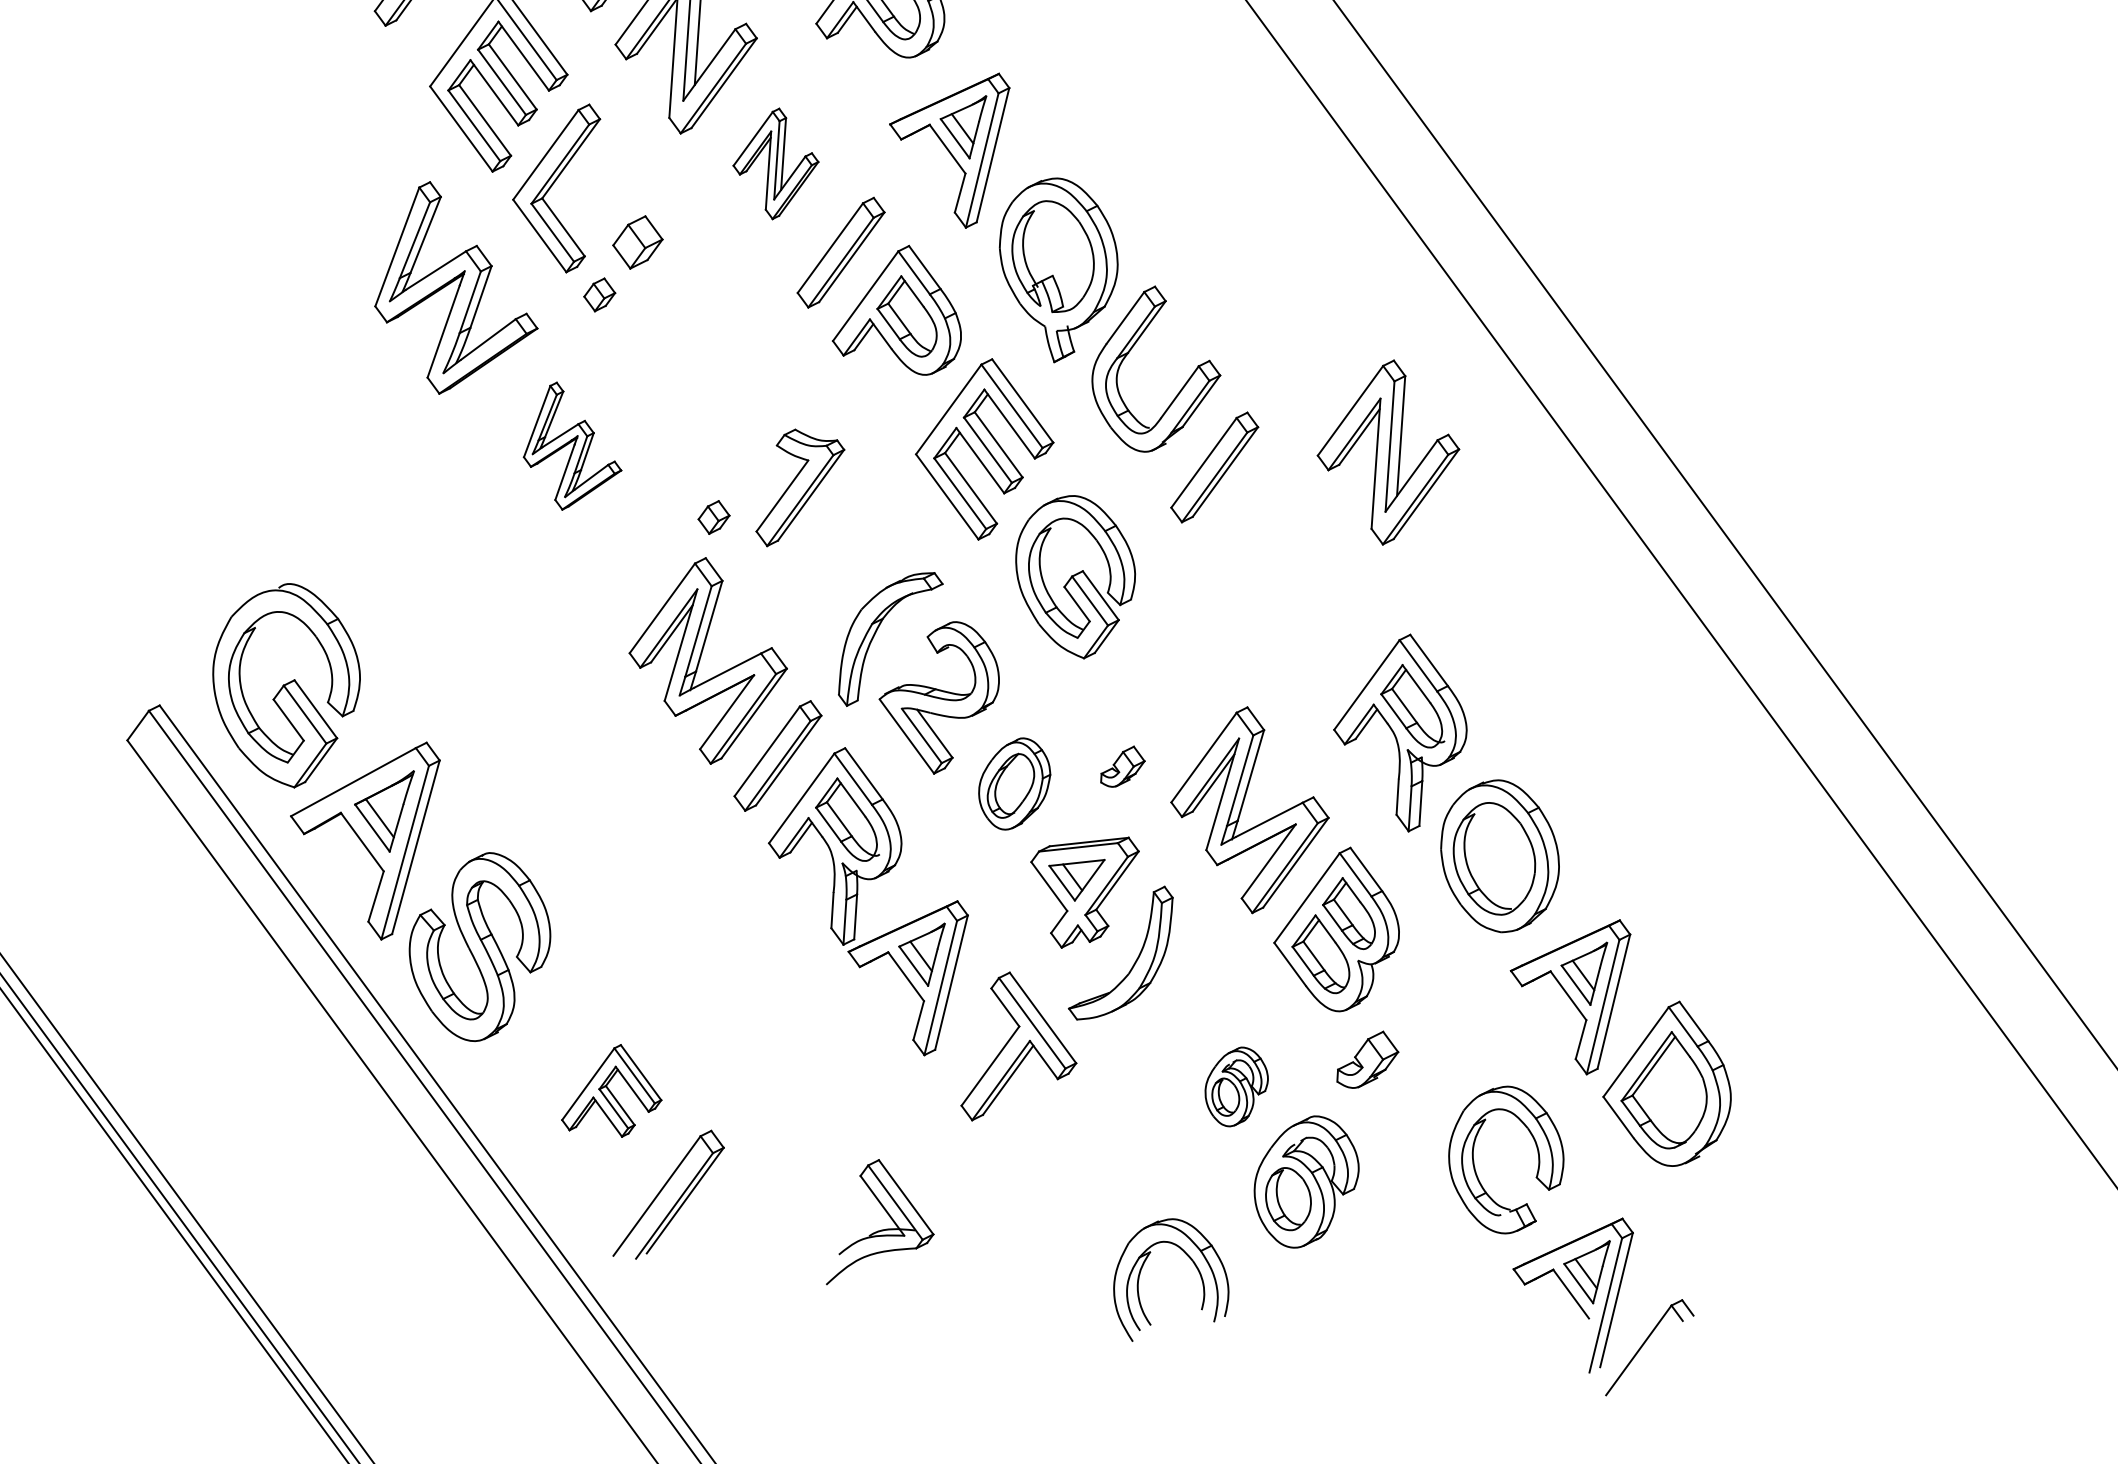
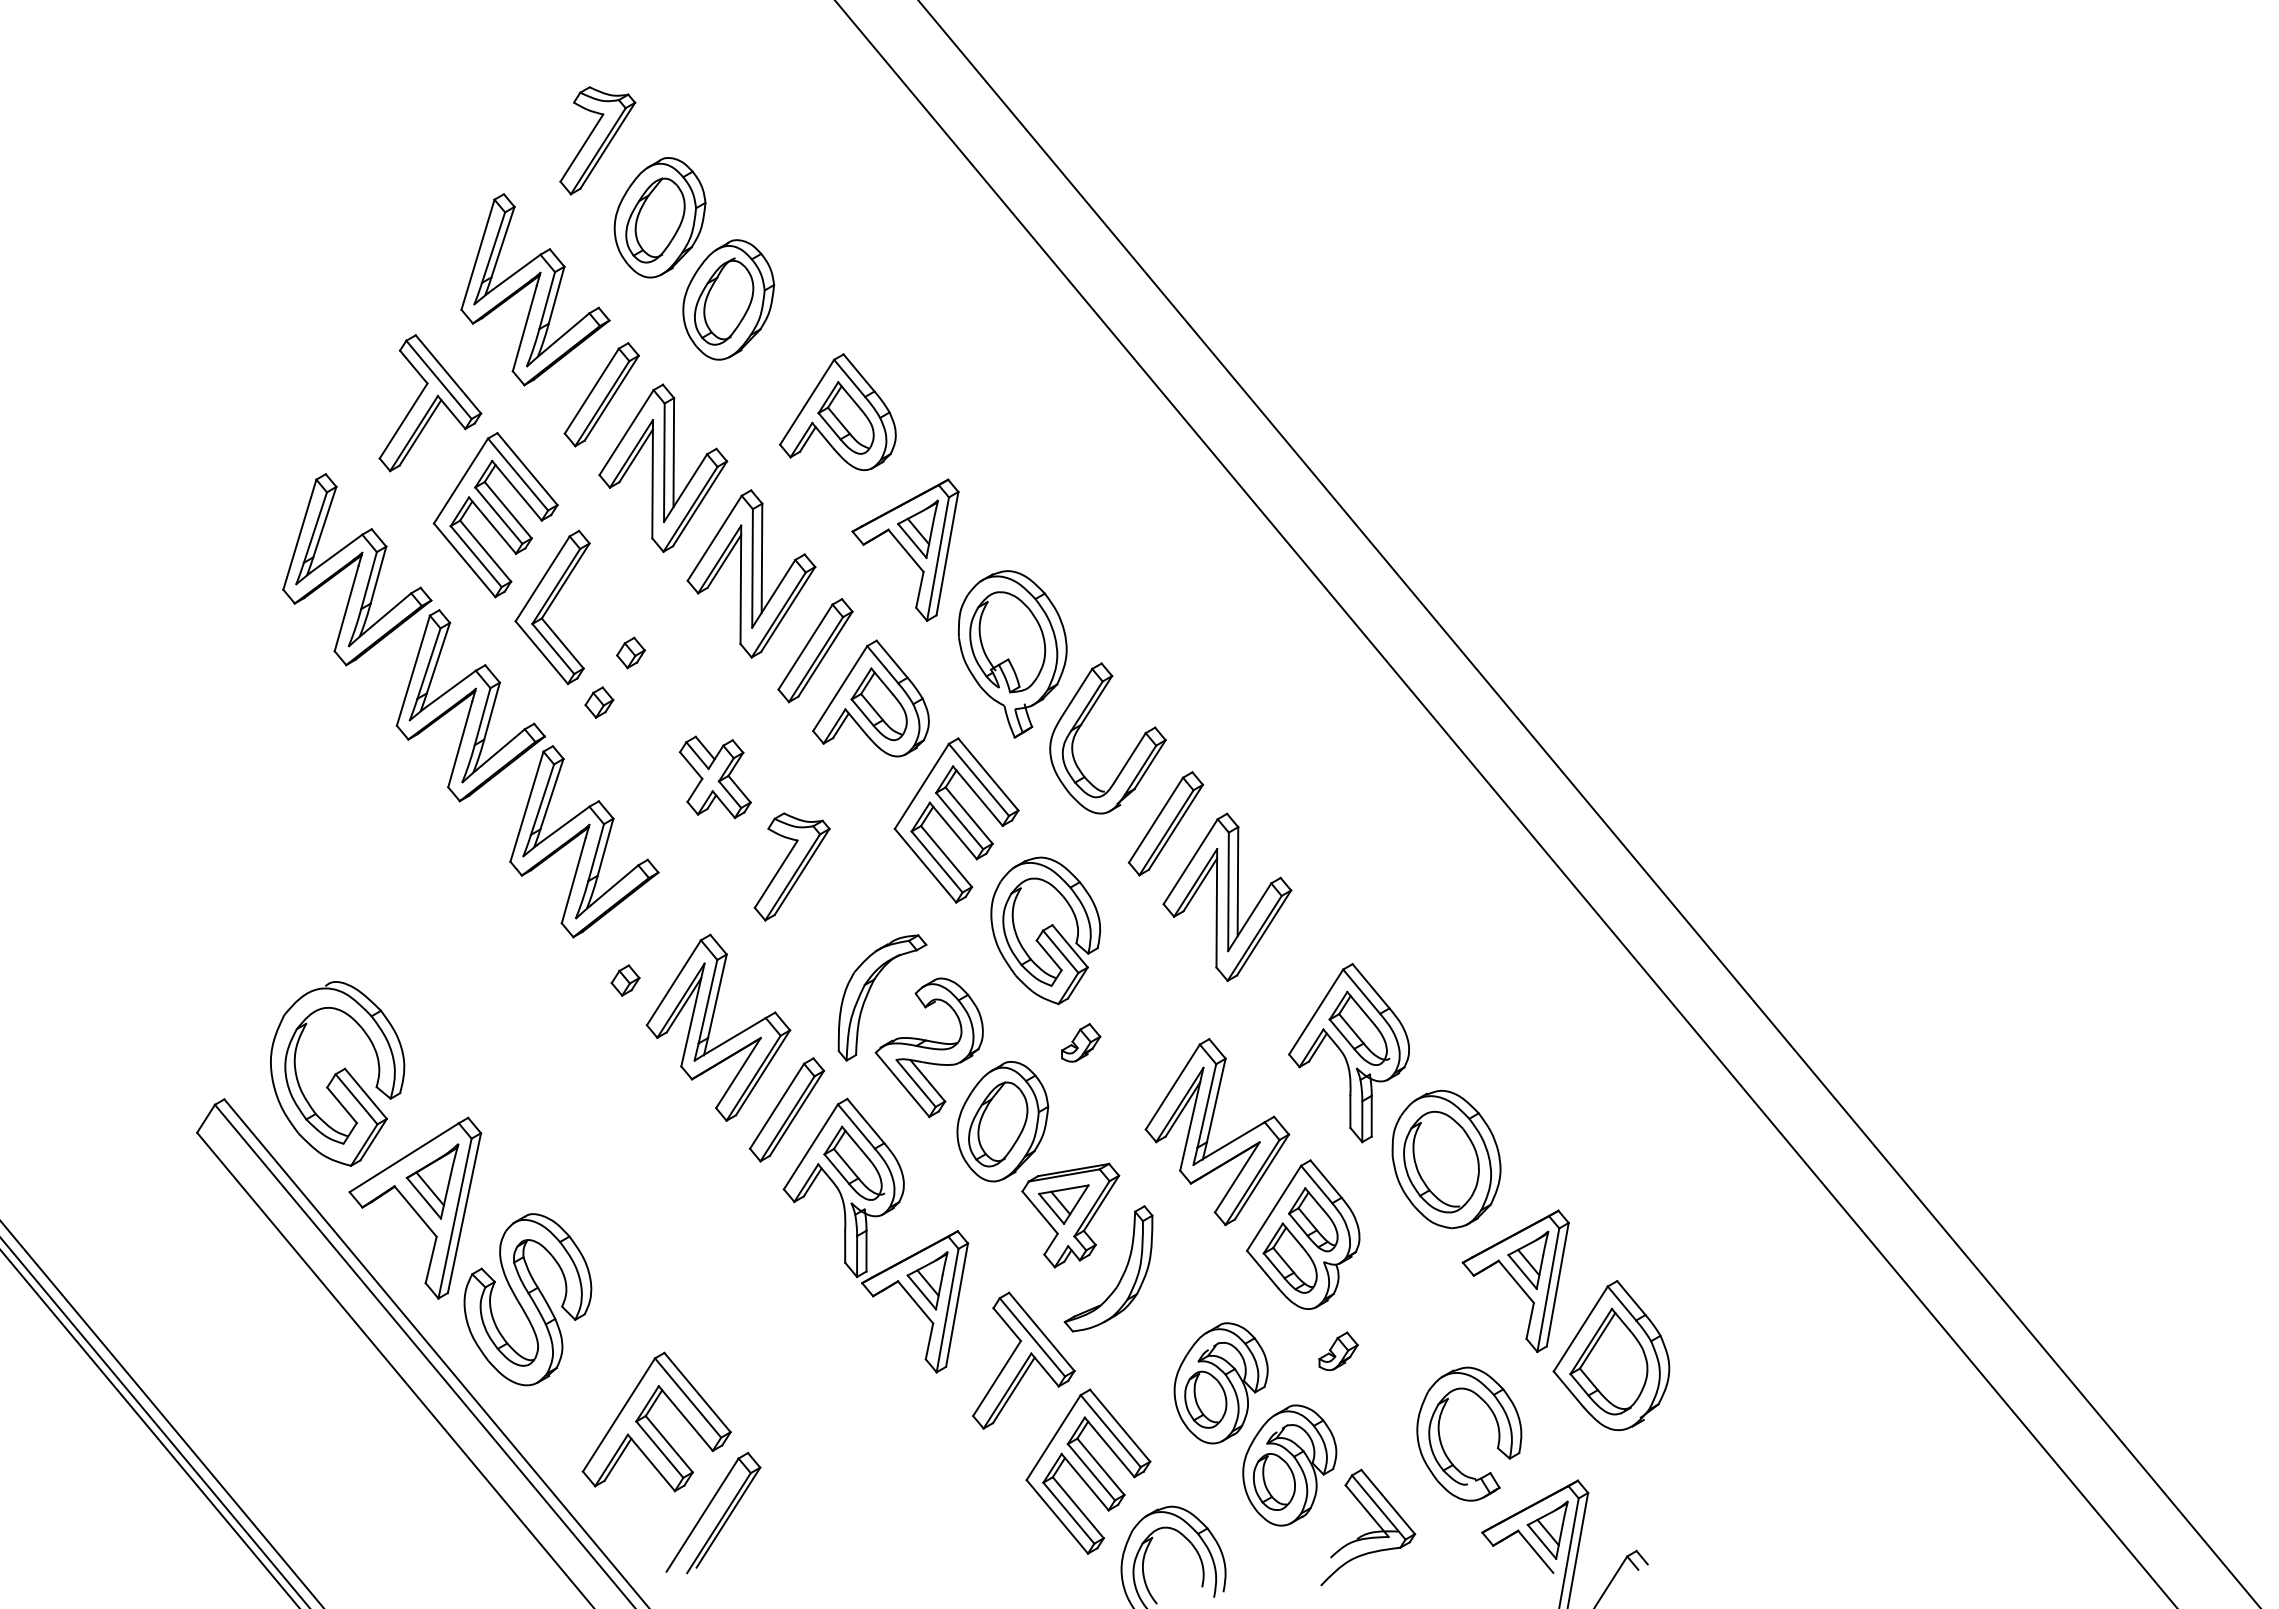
part: (342, 131) -> (357, 569), added
part: (776, 163) -> (751, 573), size x1.67
part: (637, 241) -> (630, 652), size x0.62
part: (722, 385) -> (715, 777), added
part: (573, 446) -> (584, 841), size x1.67
part: (1388, 452) -> (1227, 897), moved
part: (713, 517) -> (625, 980), moved
part: (1123, 766) -> (1081, 1042), moved
part: (1014, 783) -> (1002, 1121), size x1.43
part: (1368, 1060) -> (1338, 1351), size x0.71
part: (1235, 1087) -> (1220, 1383), size x1.67
part: (612, 1089) -> (656, 1421), size x1.67
part: (1084, 1174) -> (1088, 1471), added
part: (882, 1223) -> (1368, 1527), moved

